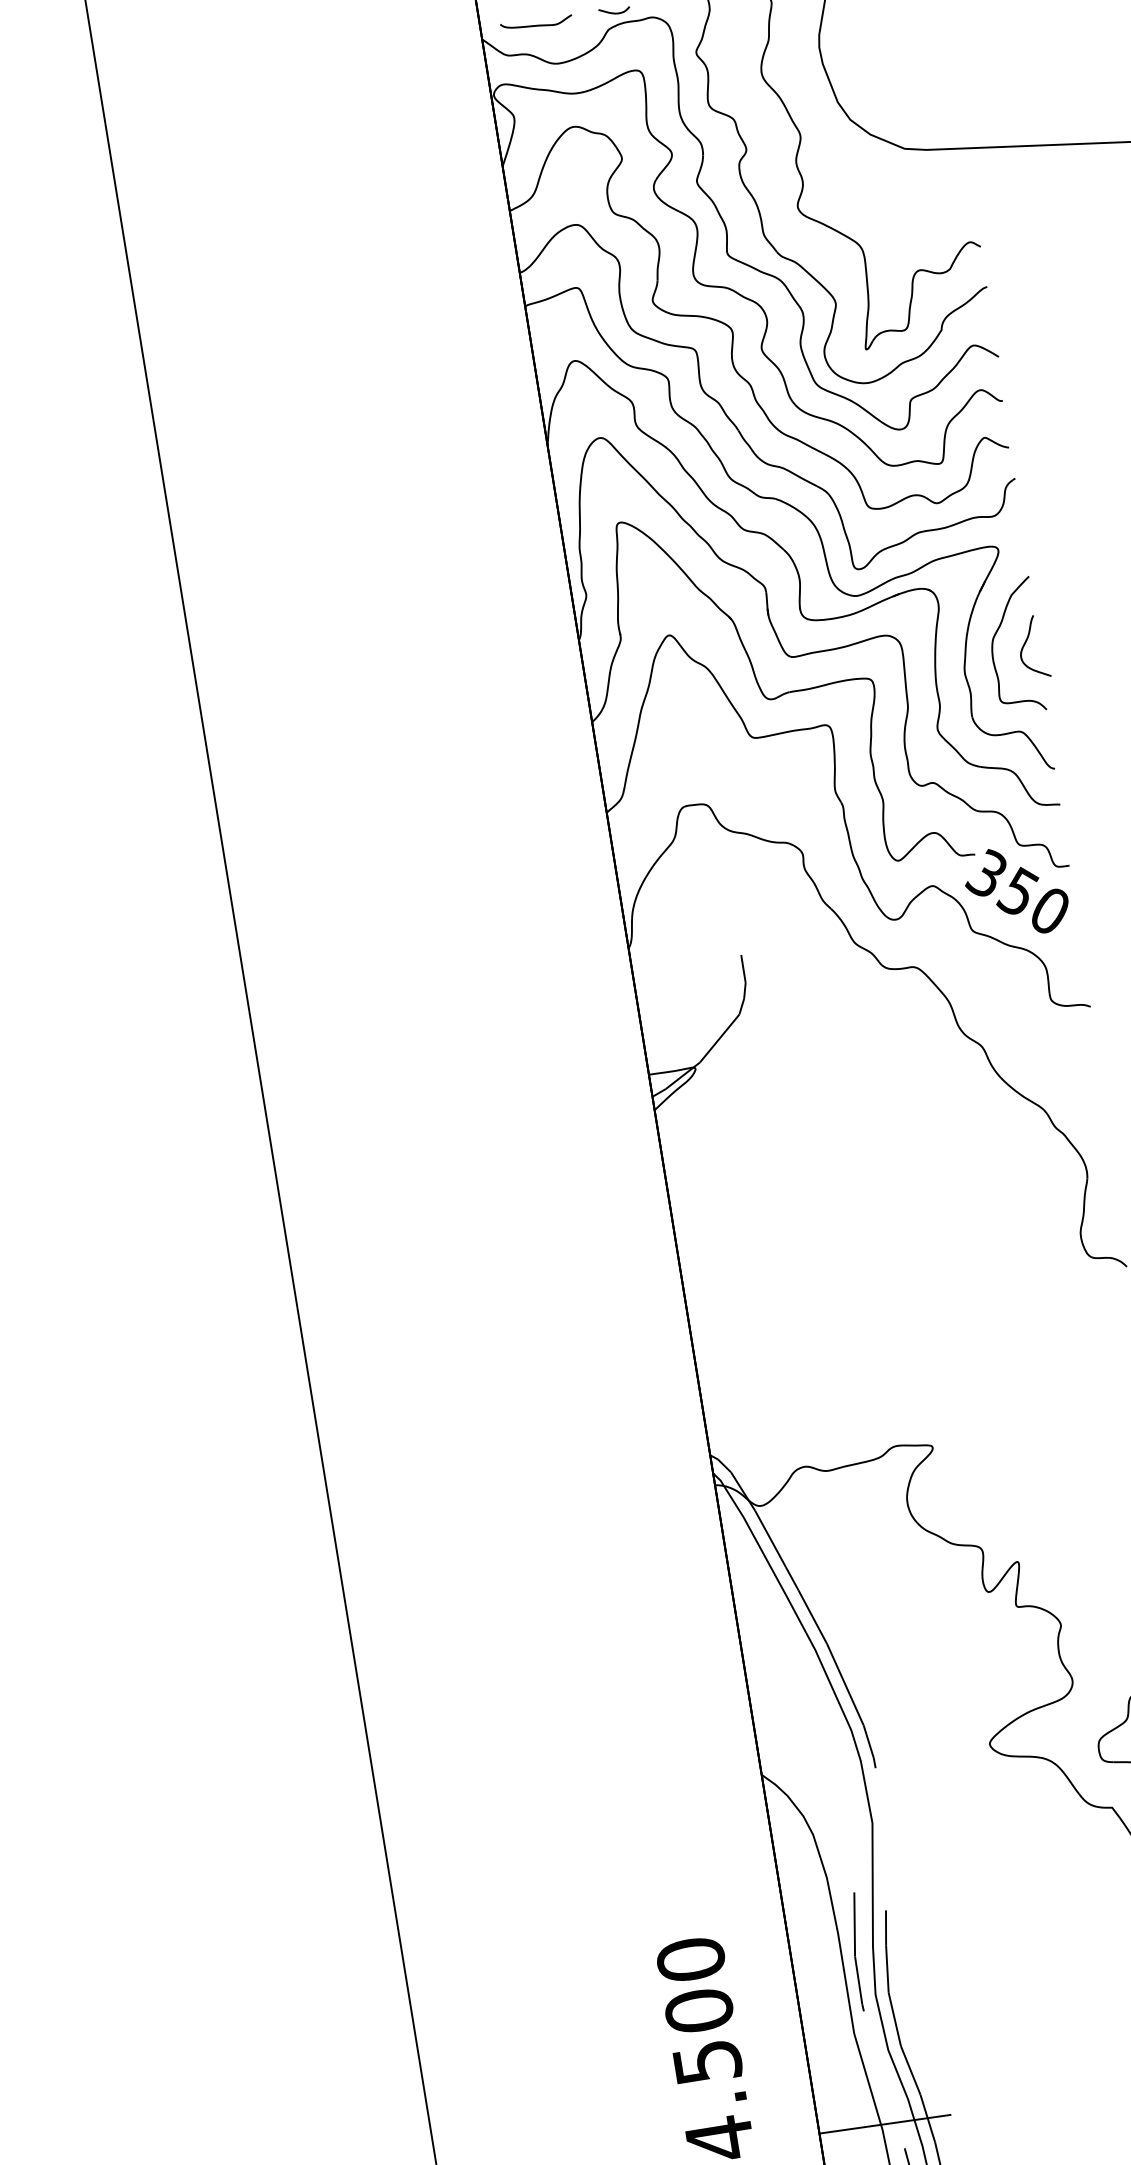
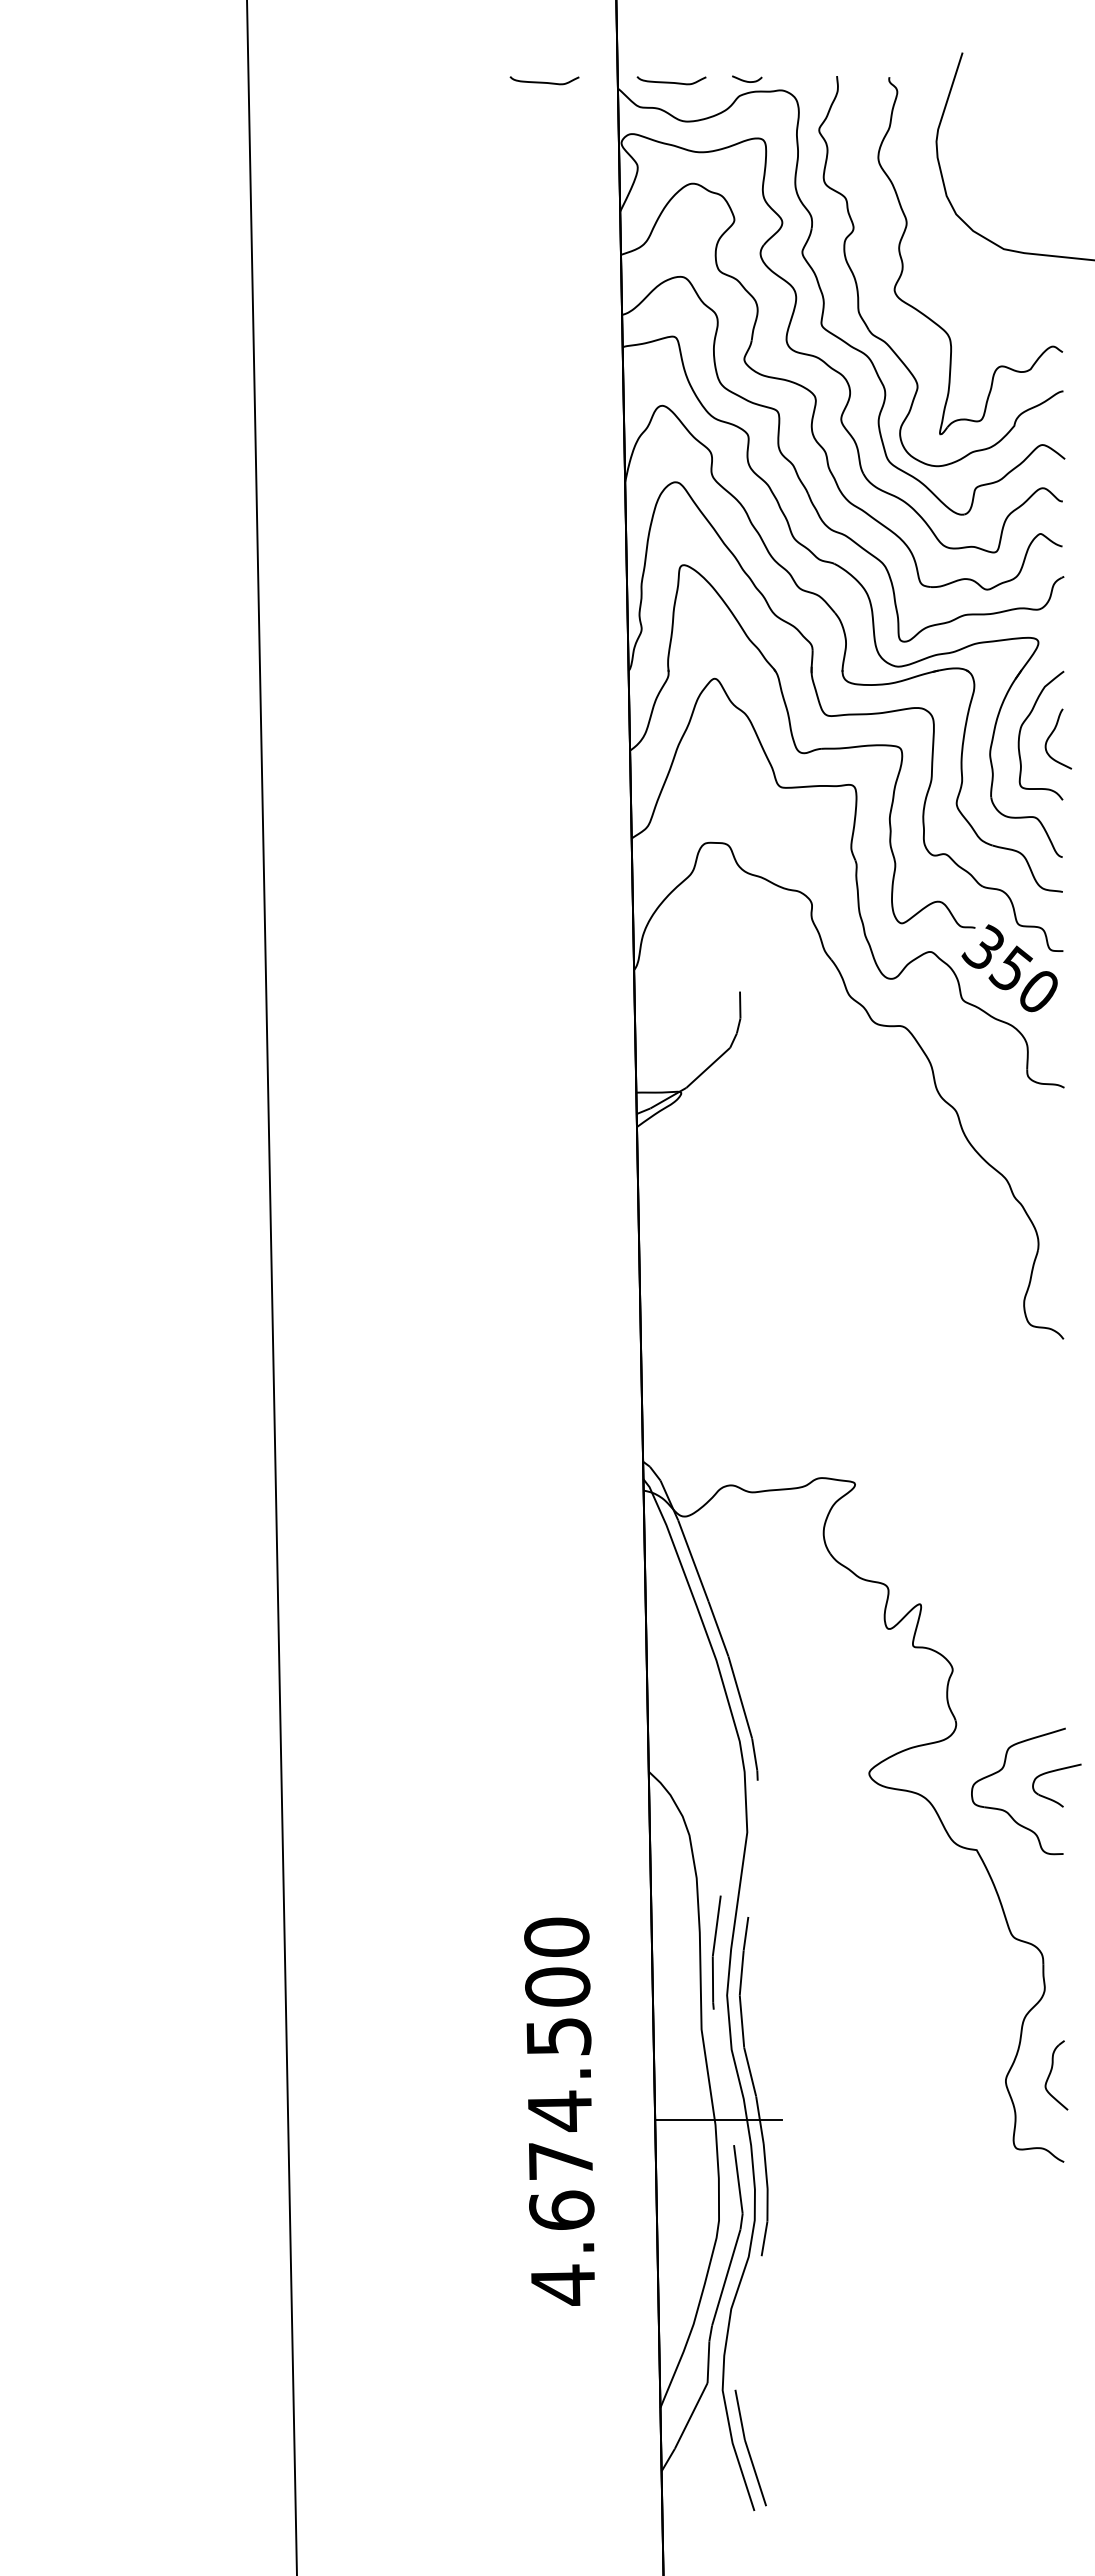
curve: (404, 43) -> (543, 81), added

